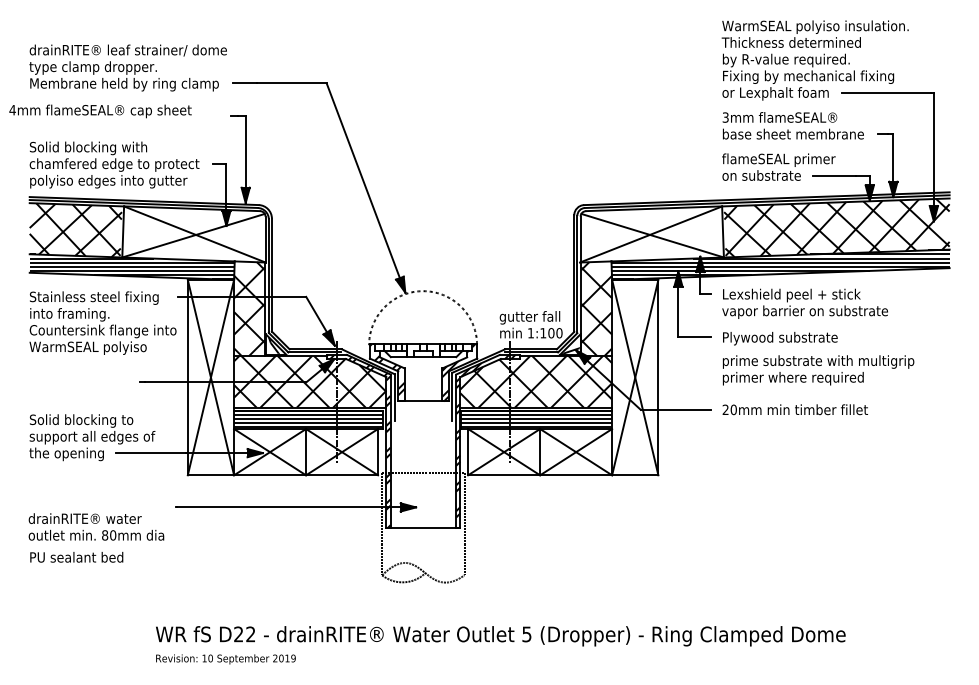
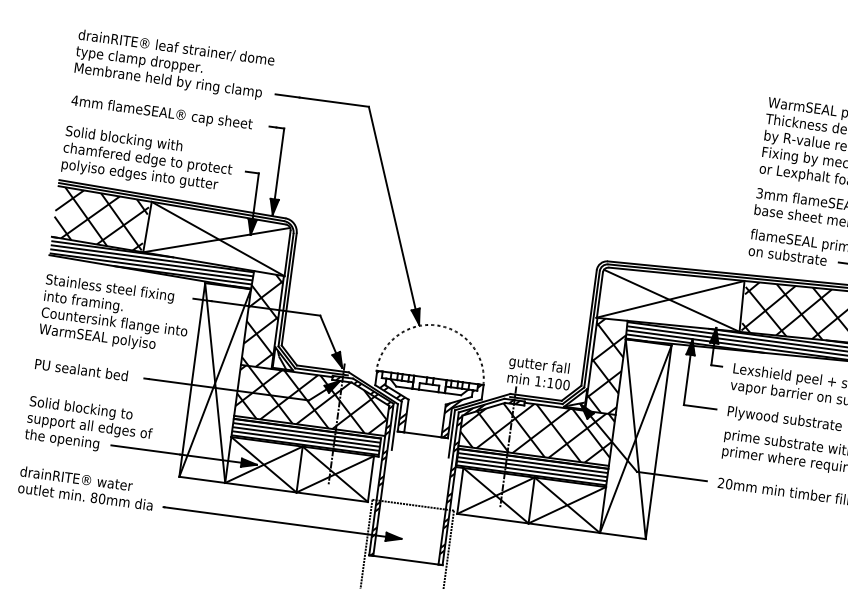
text: (100, 111) -> (161, 113), moved
text: (96, 526) -> (86, 487), moved
text: (76, 557) -> (81, 370), moved

